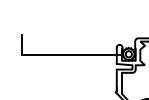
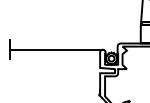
line: (69, 55) -> (55, 49), moved

